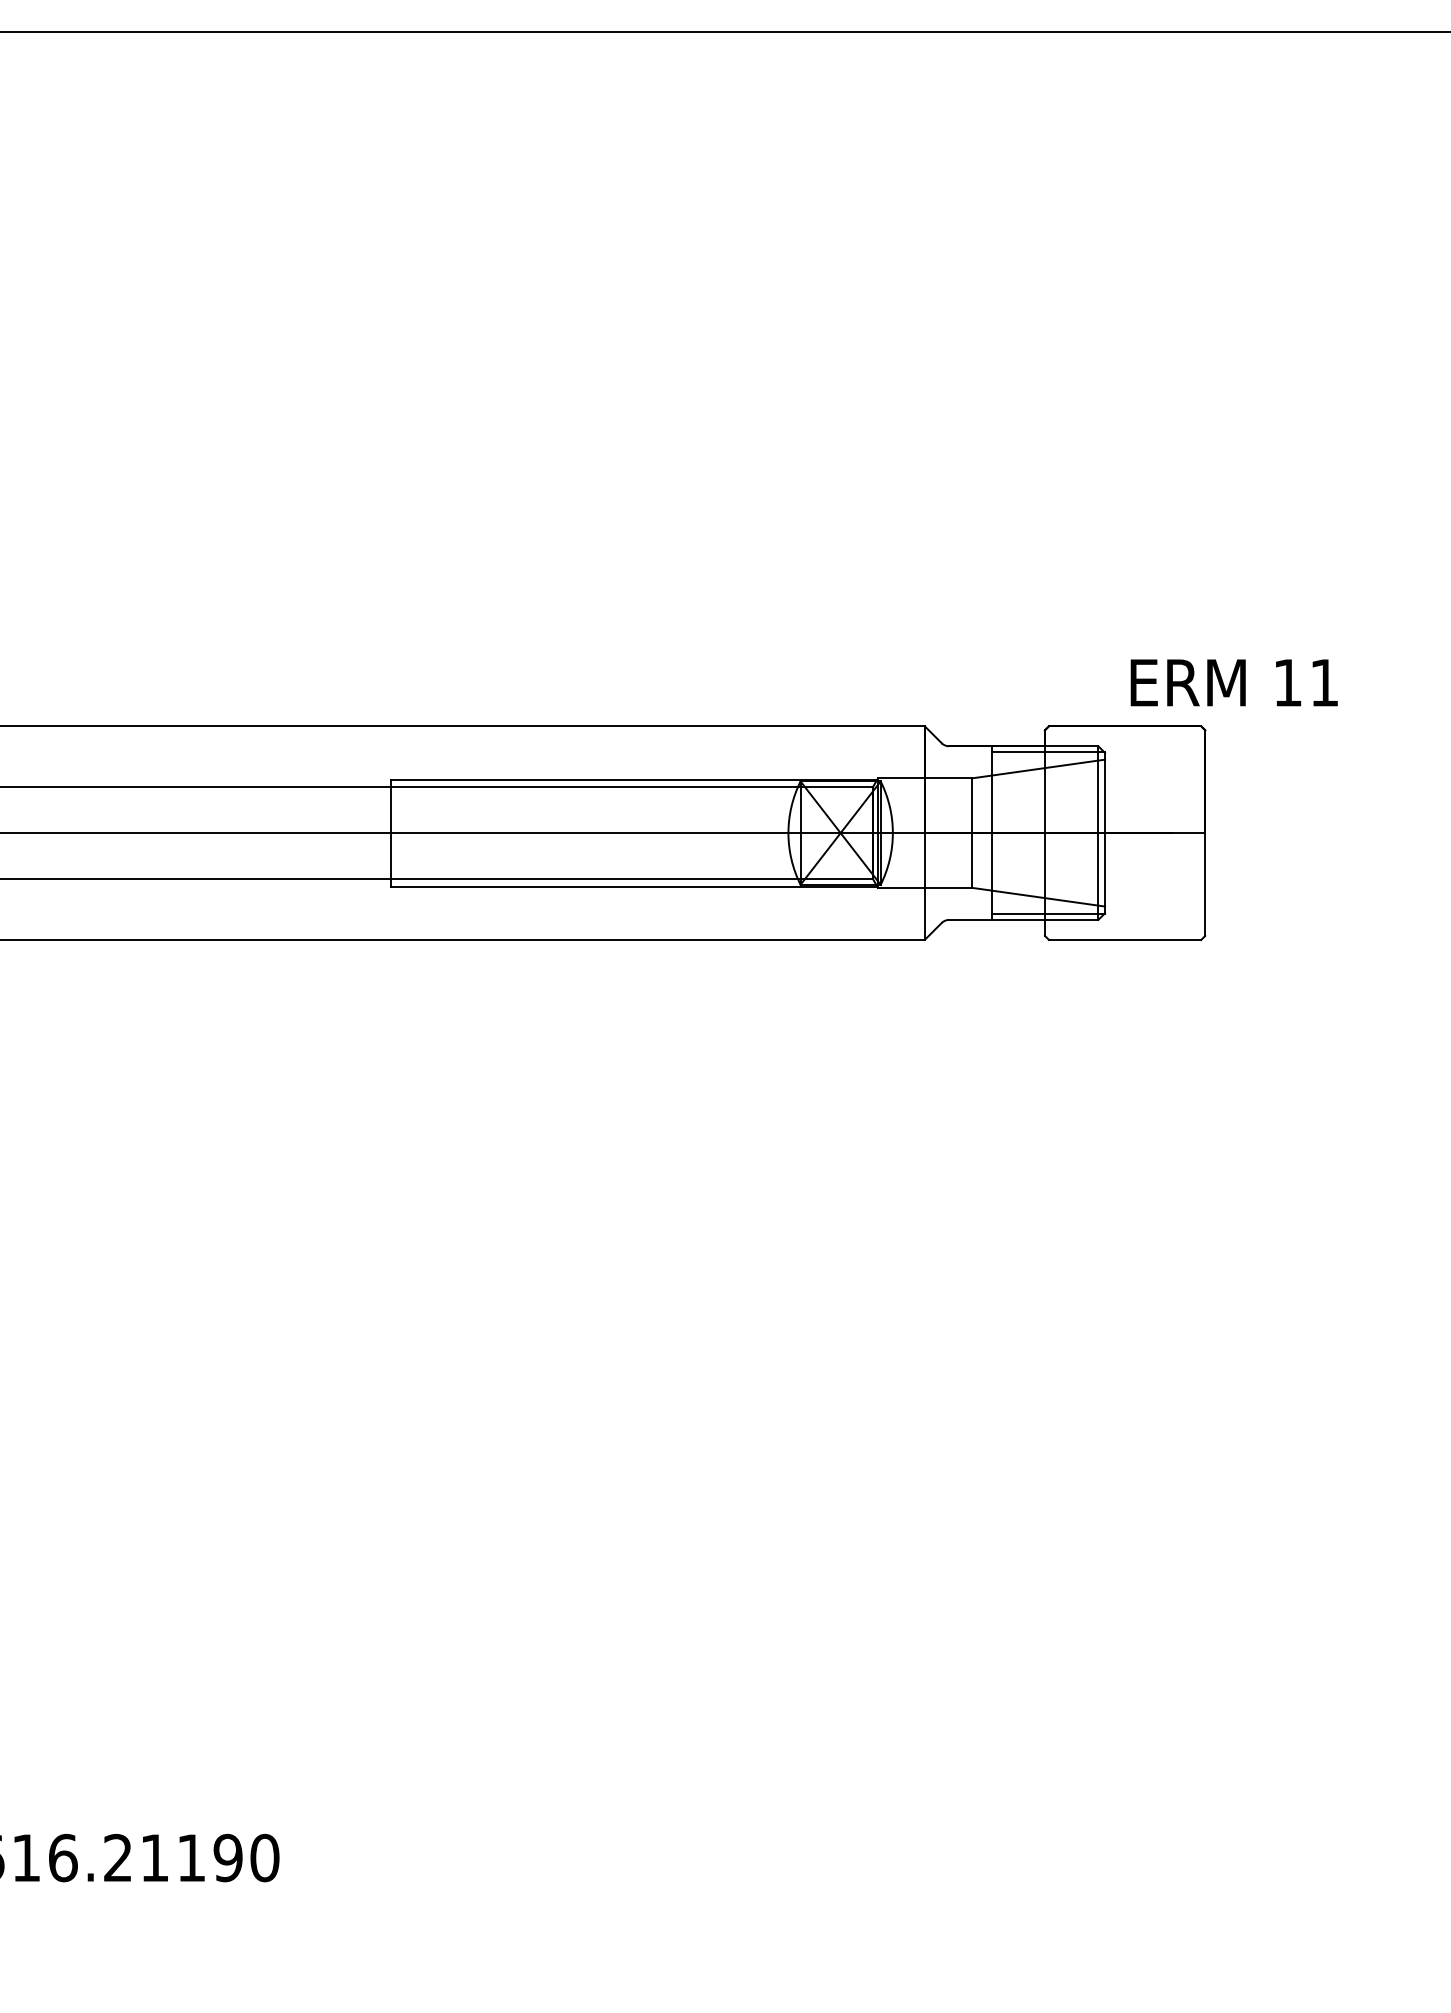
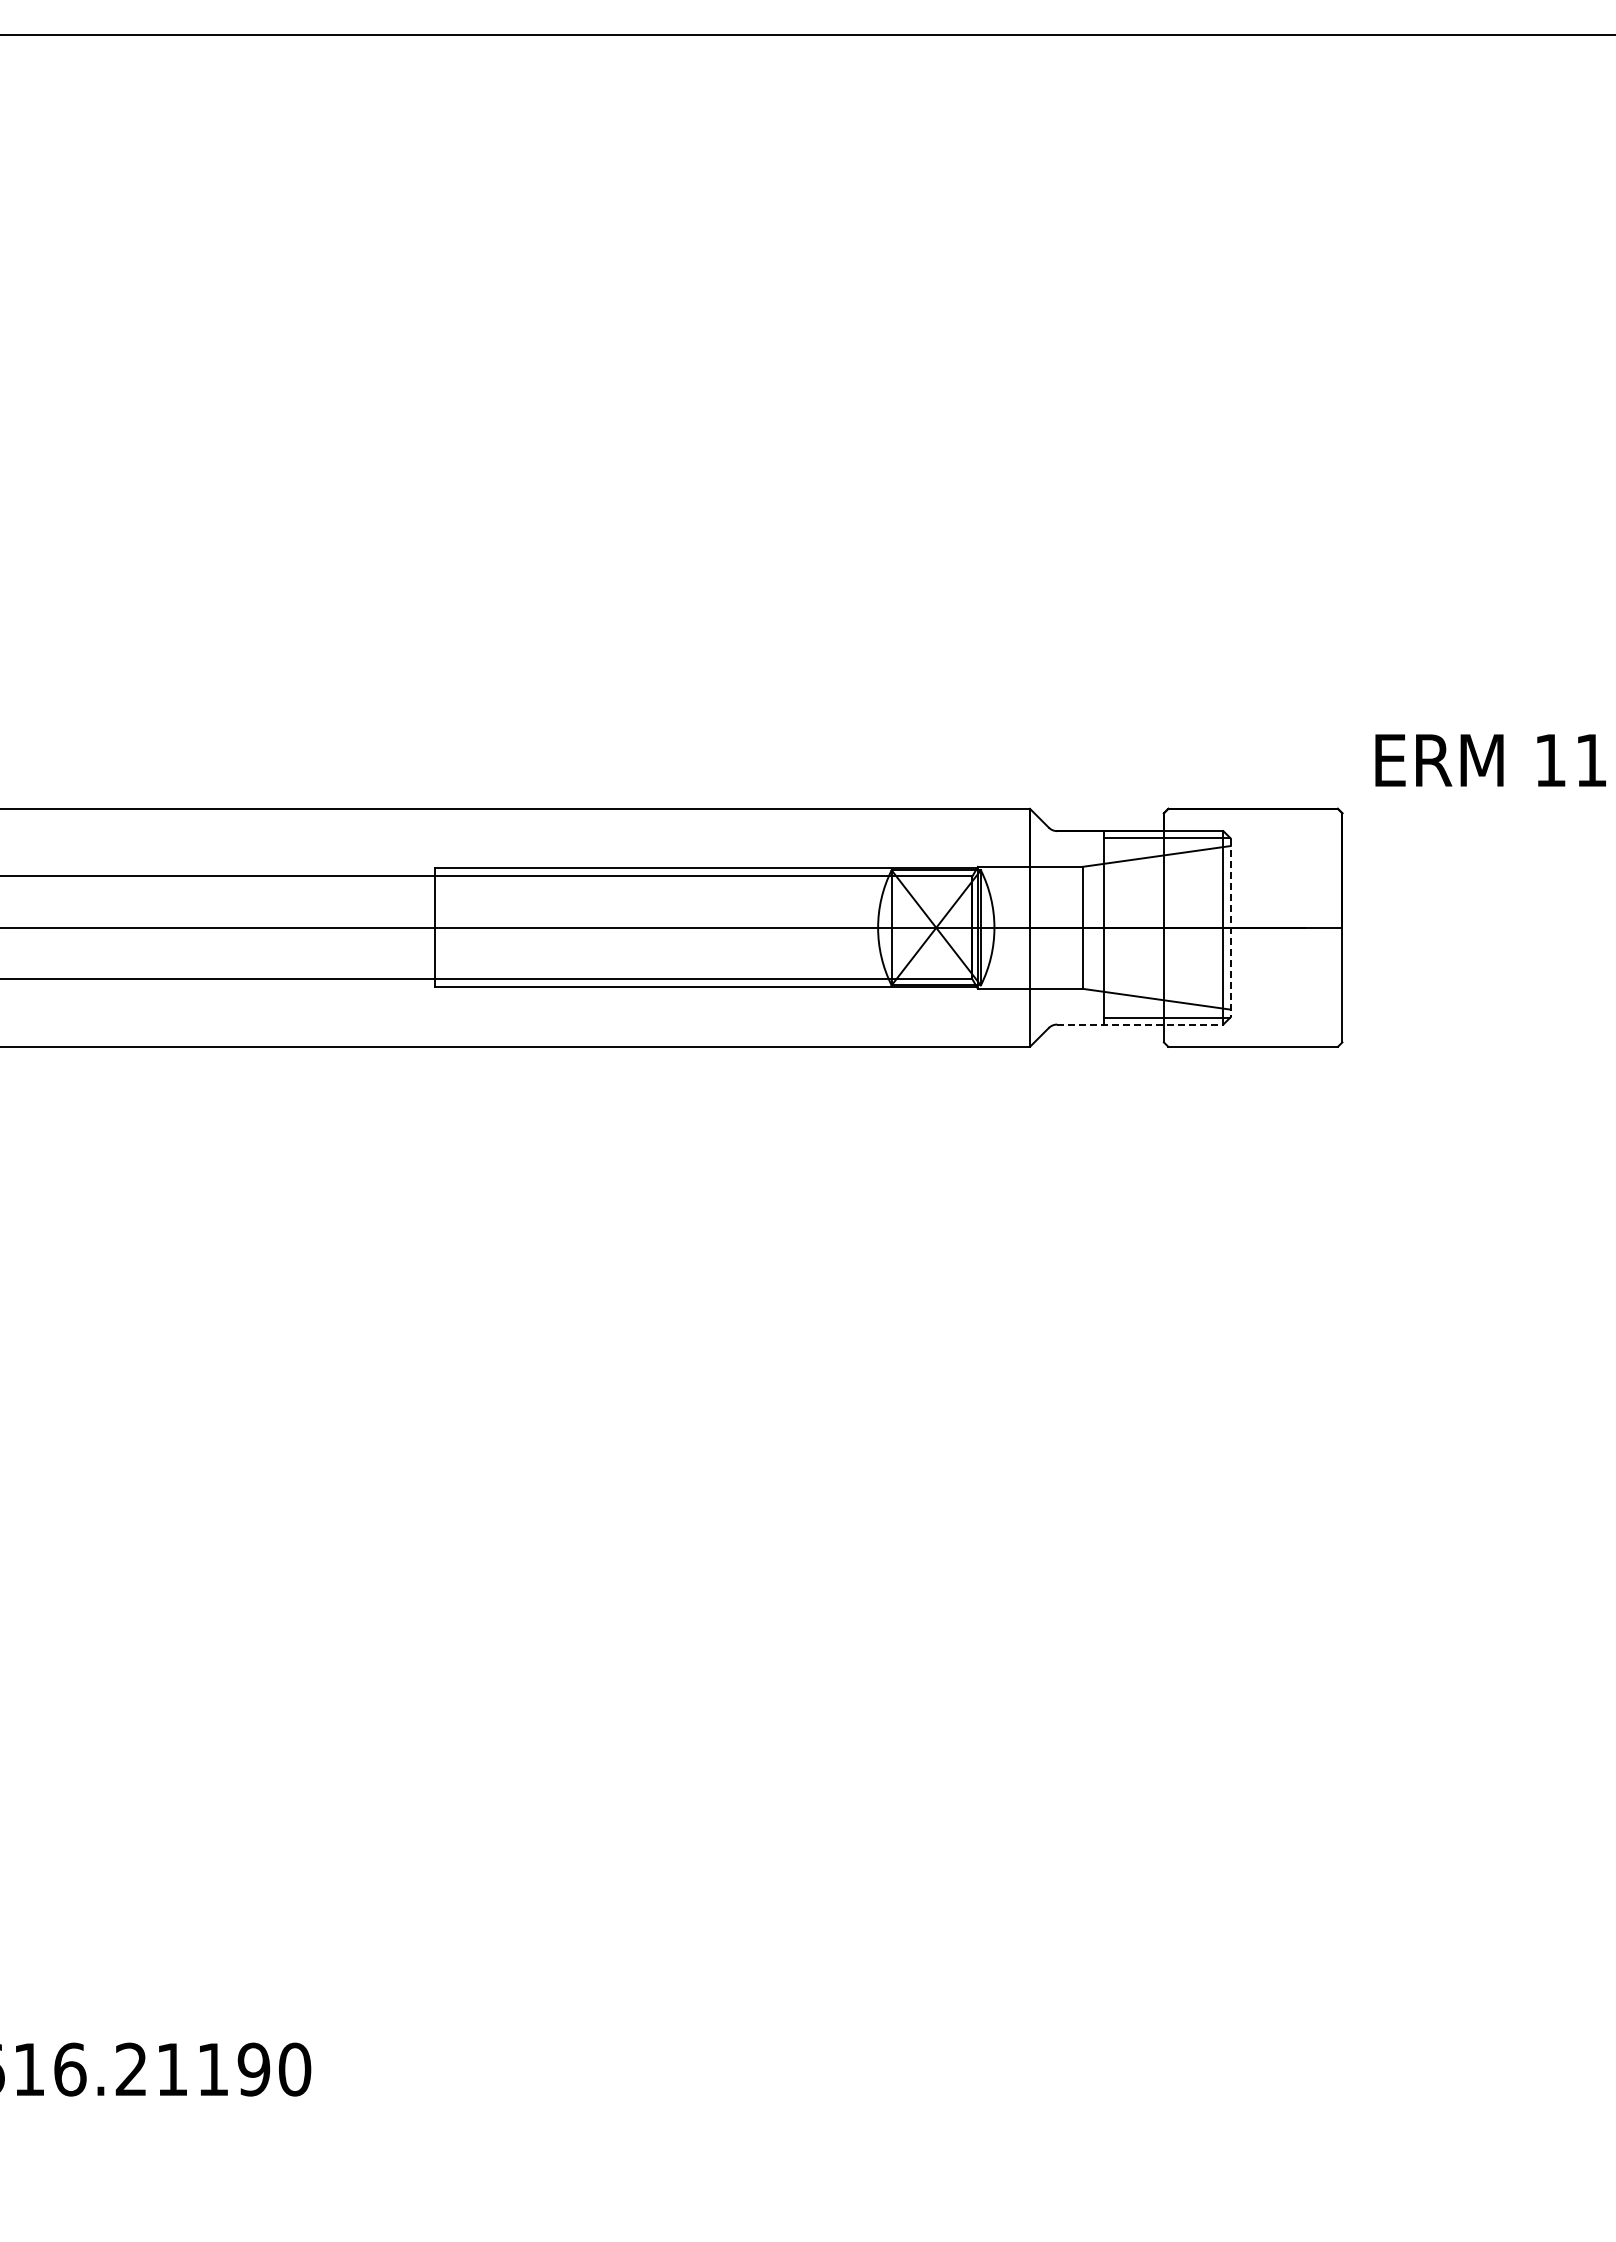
text: (1234, 682) -> (1490, 760), moved
line: (1104, 833) -> (1230, 928), solid -> dashed
line: (1023, 919) -> (1140, 1024), solid -> dashed

